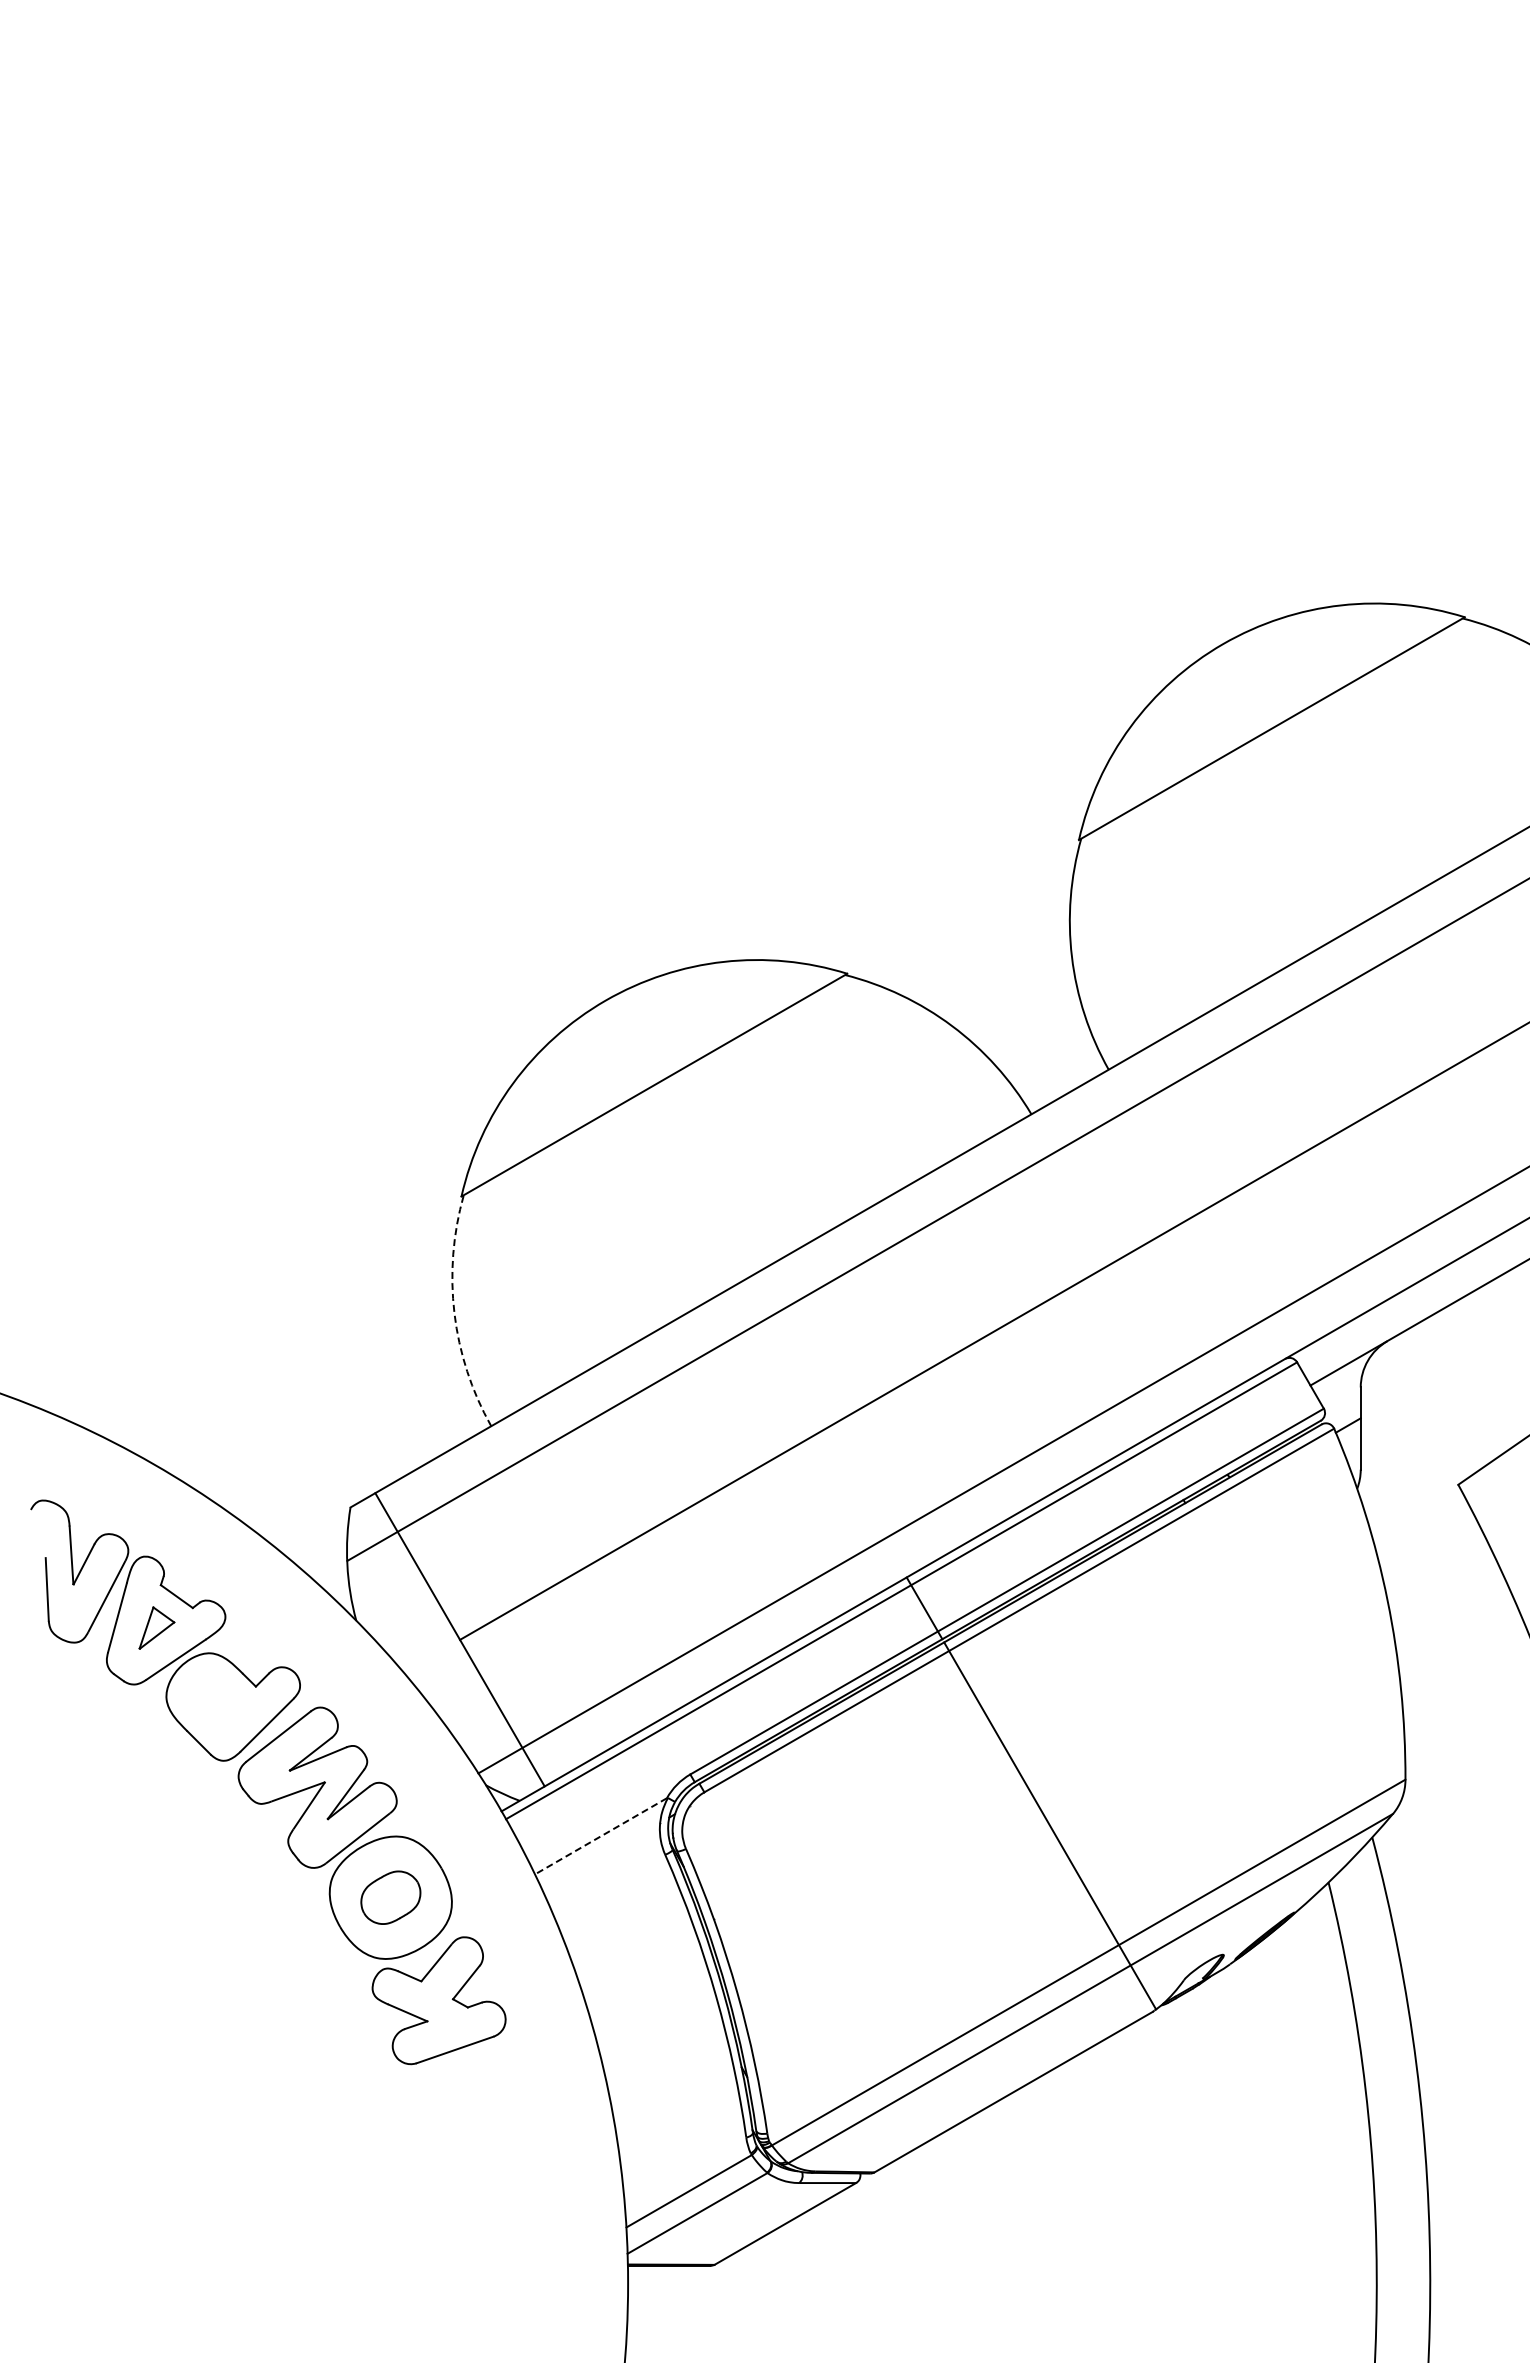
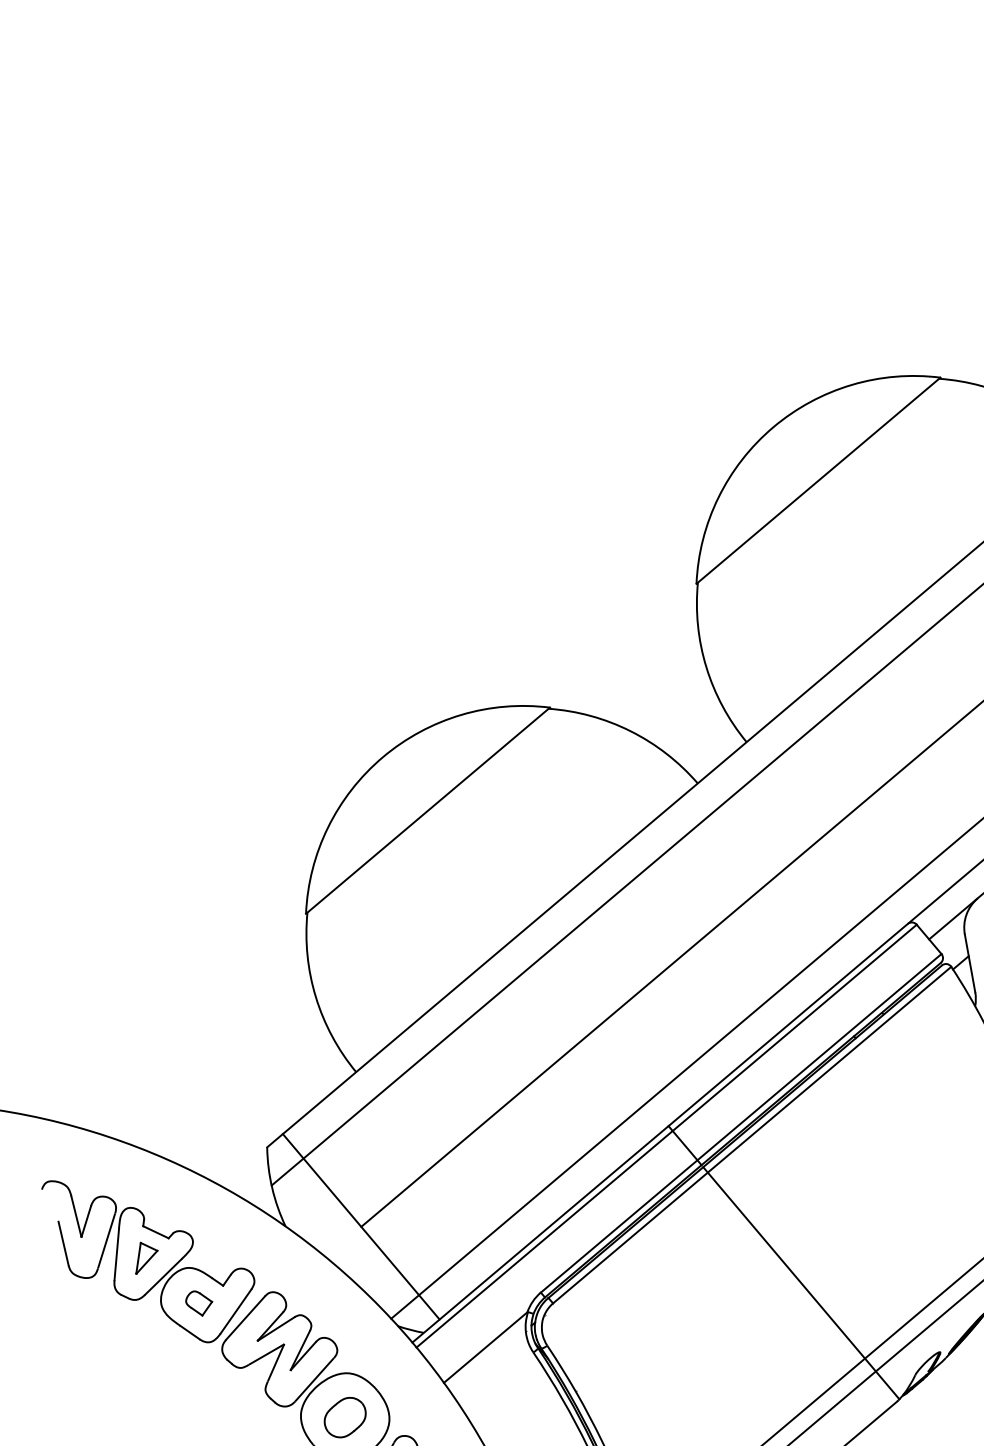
arc: (454, 1313) -> (315, 997), dashed -> solid
part: (218, 1704) -> (199, 1303), added
line: (600, 1836) -> (485, 1347), dashed -> solid

